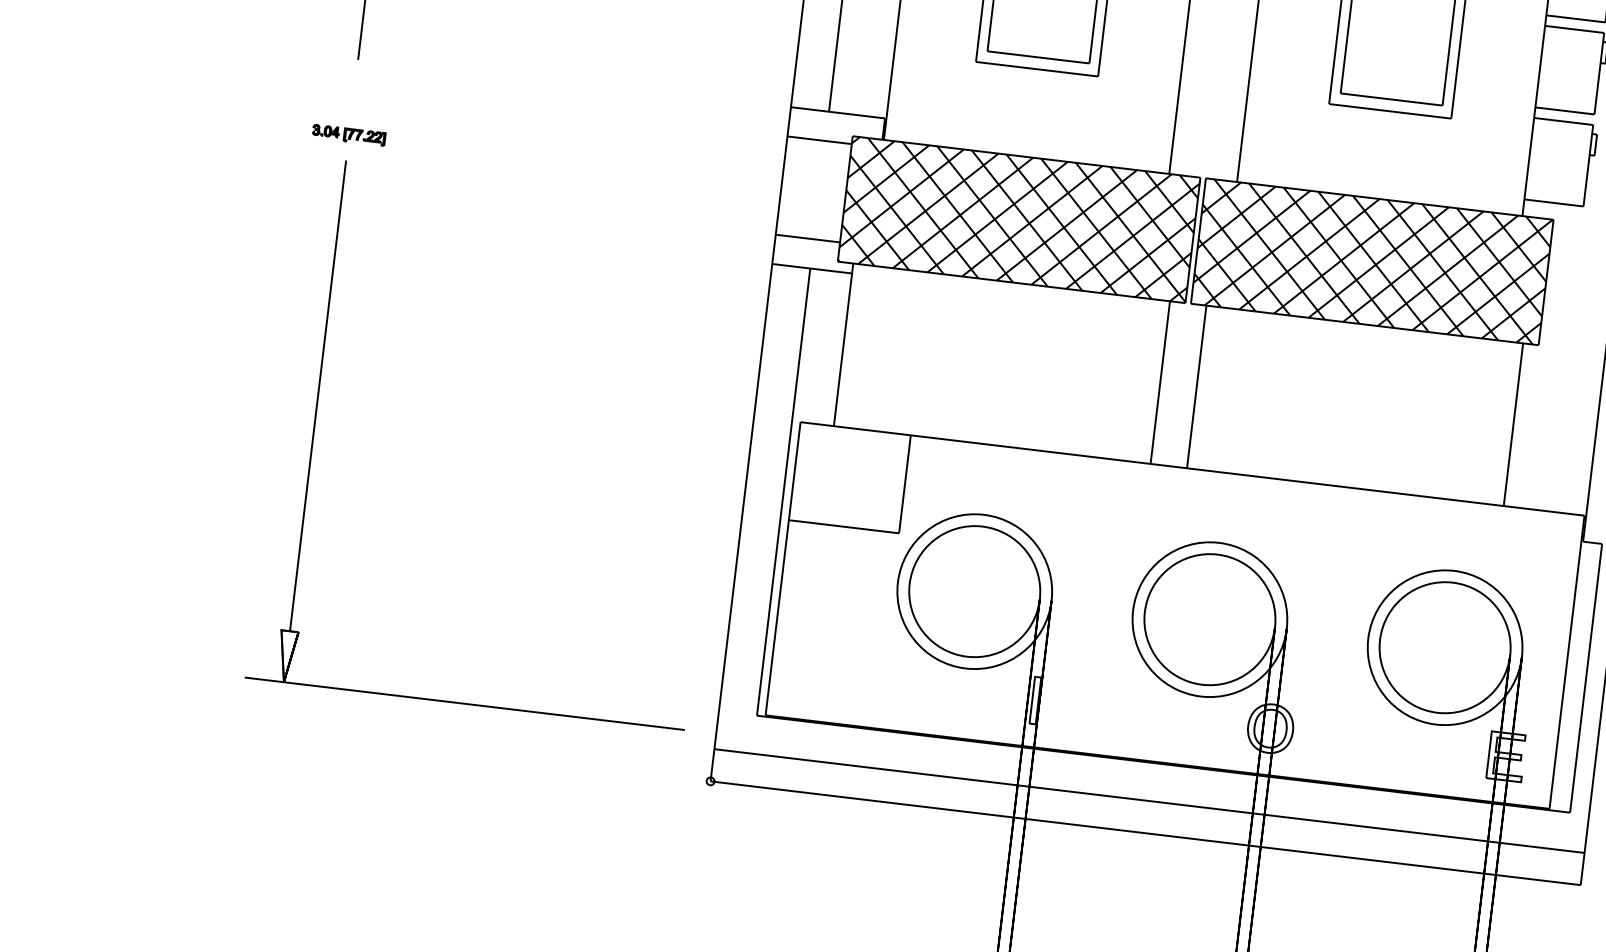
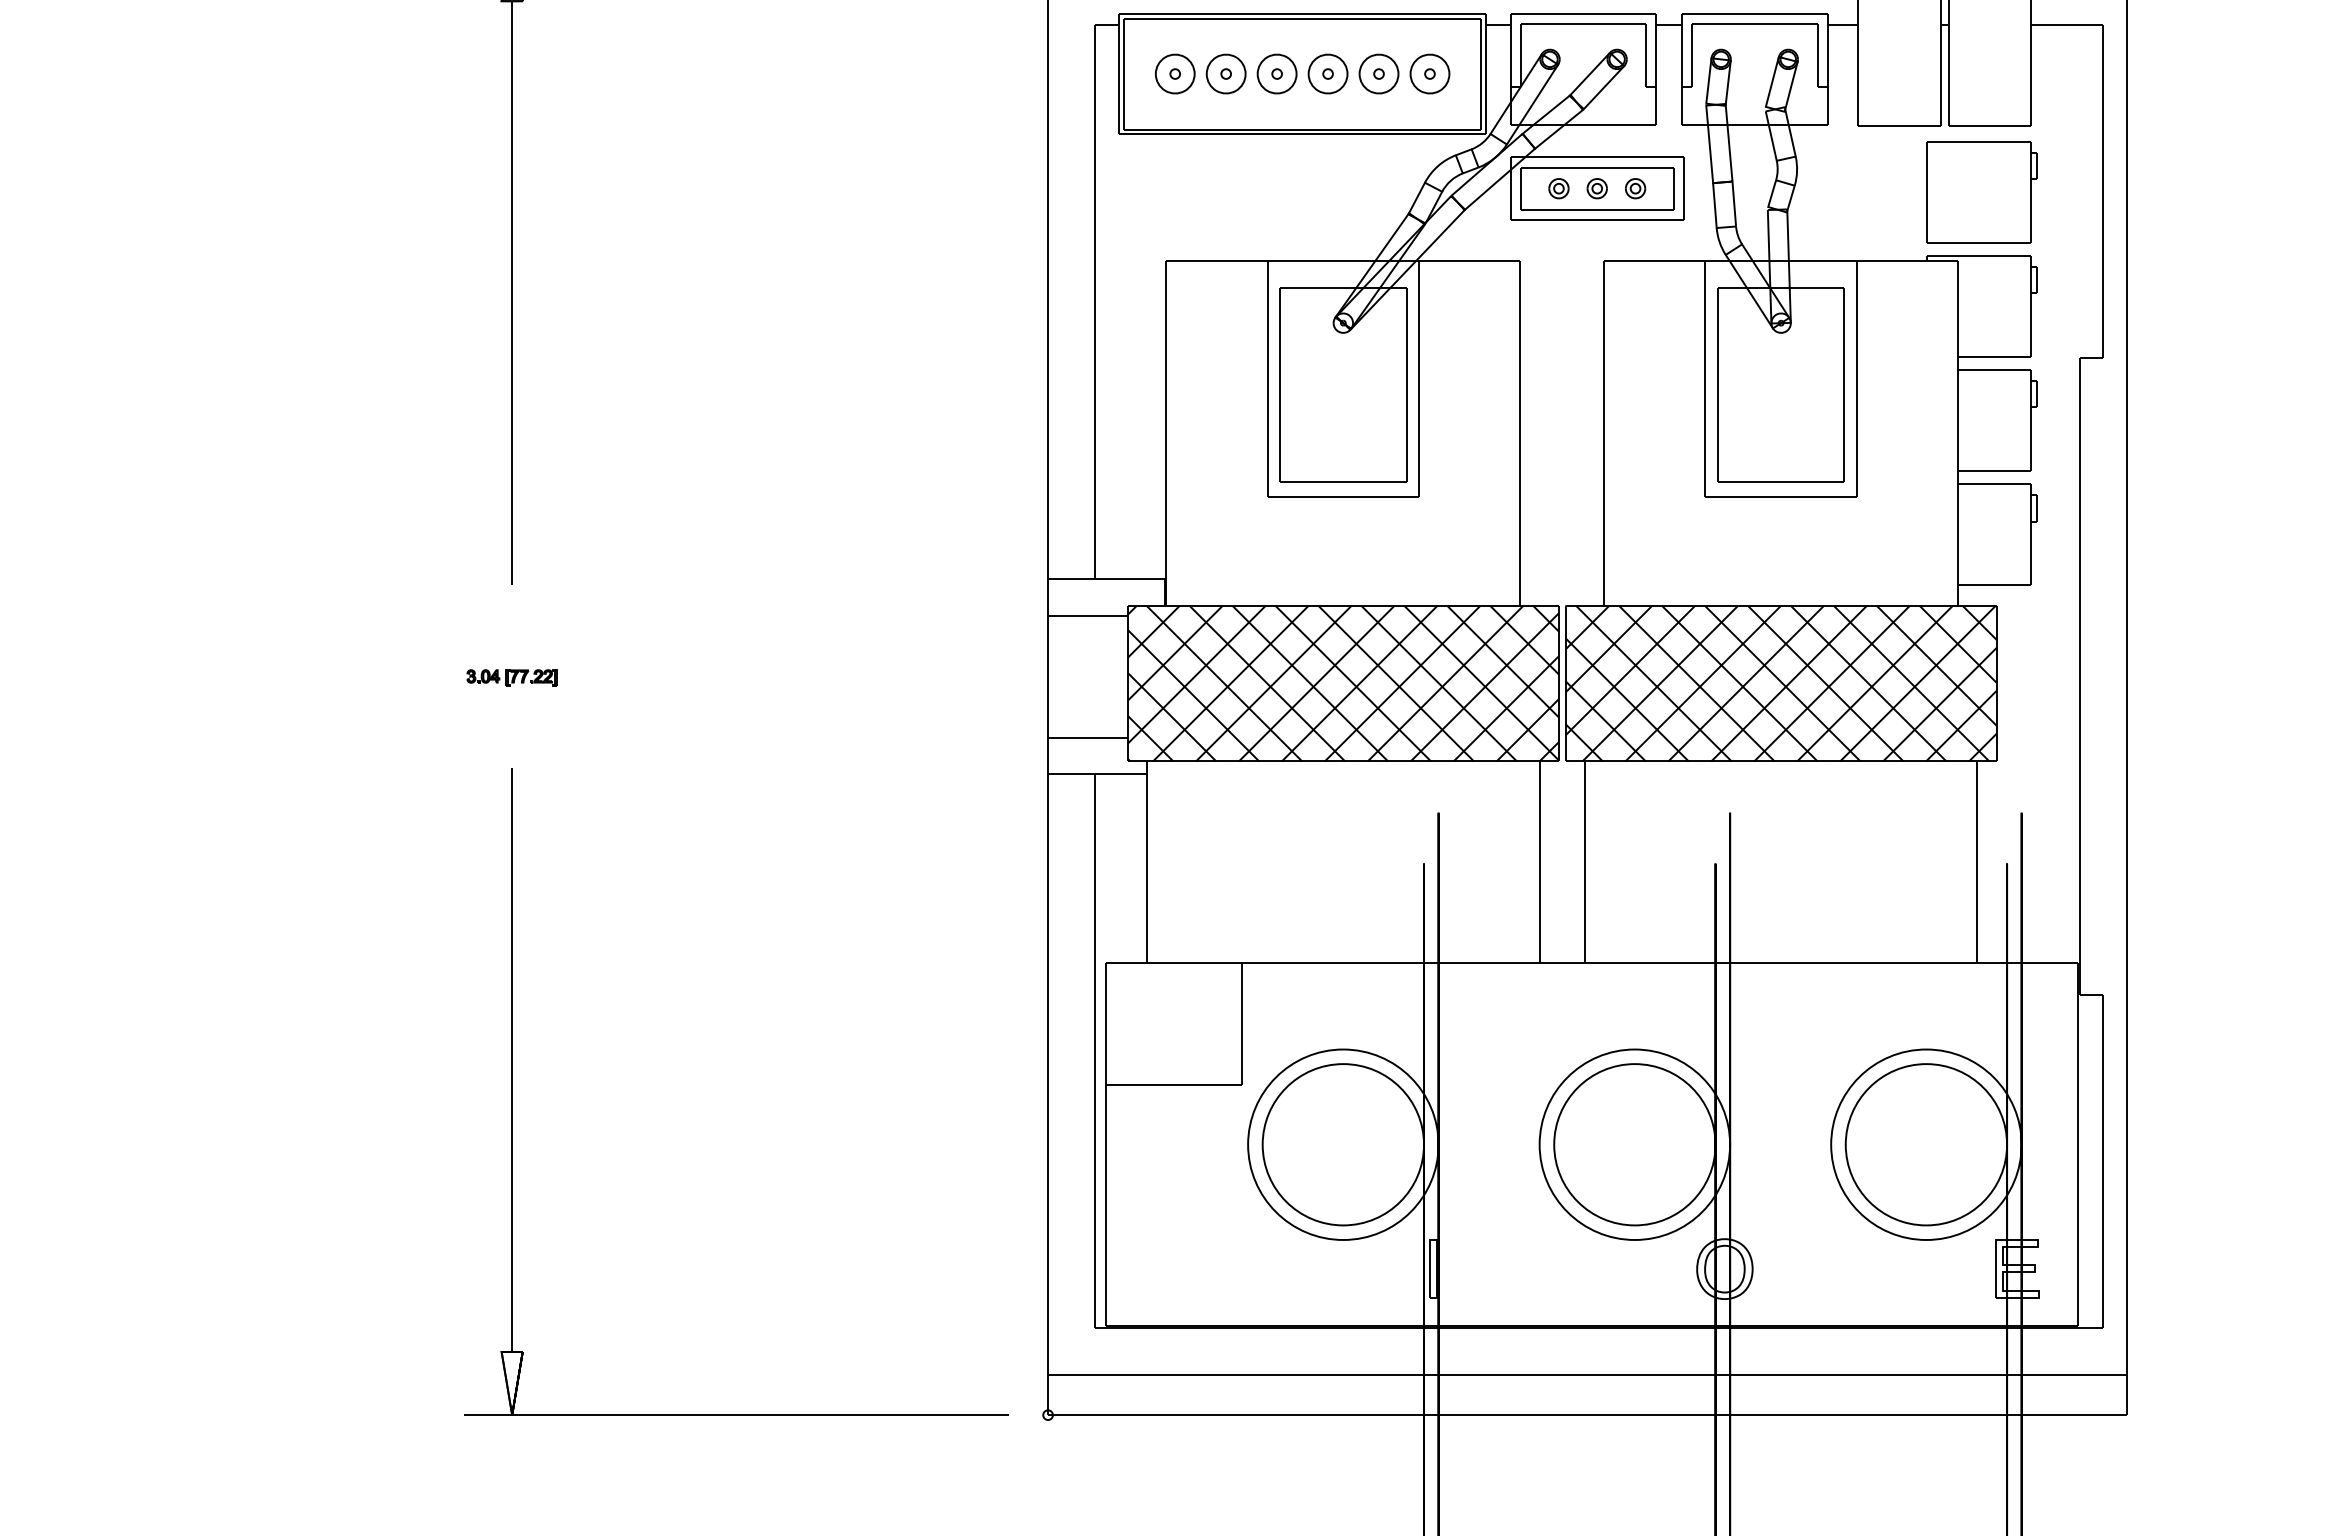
part: (315, 421) -> (512, 1091), moved

